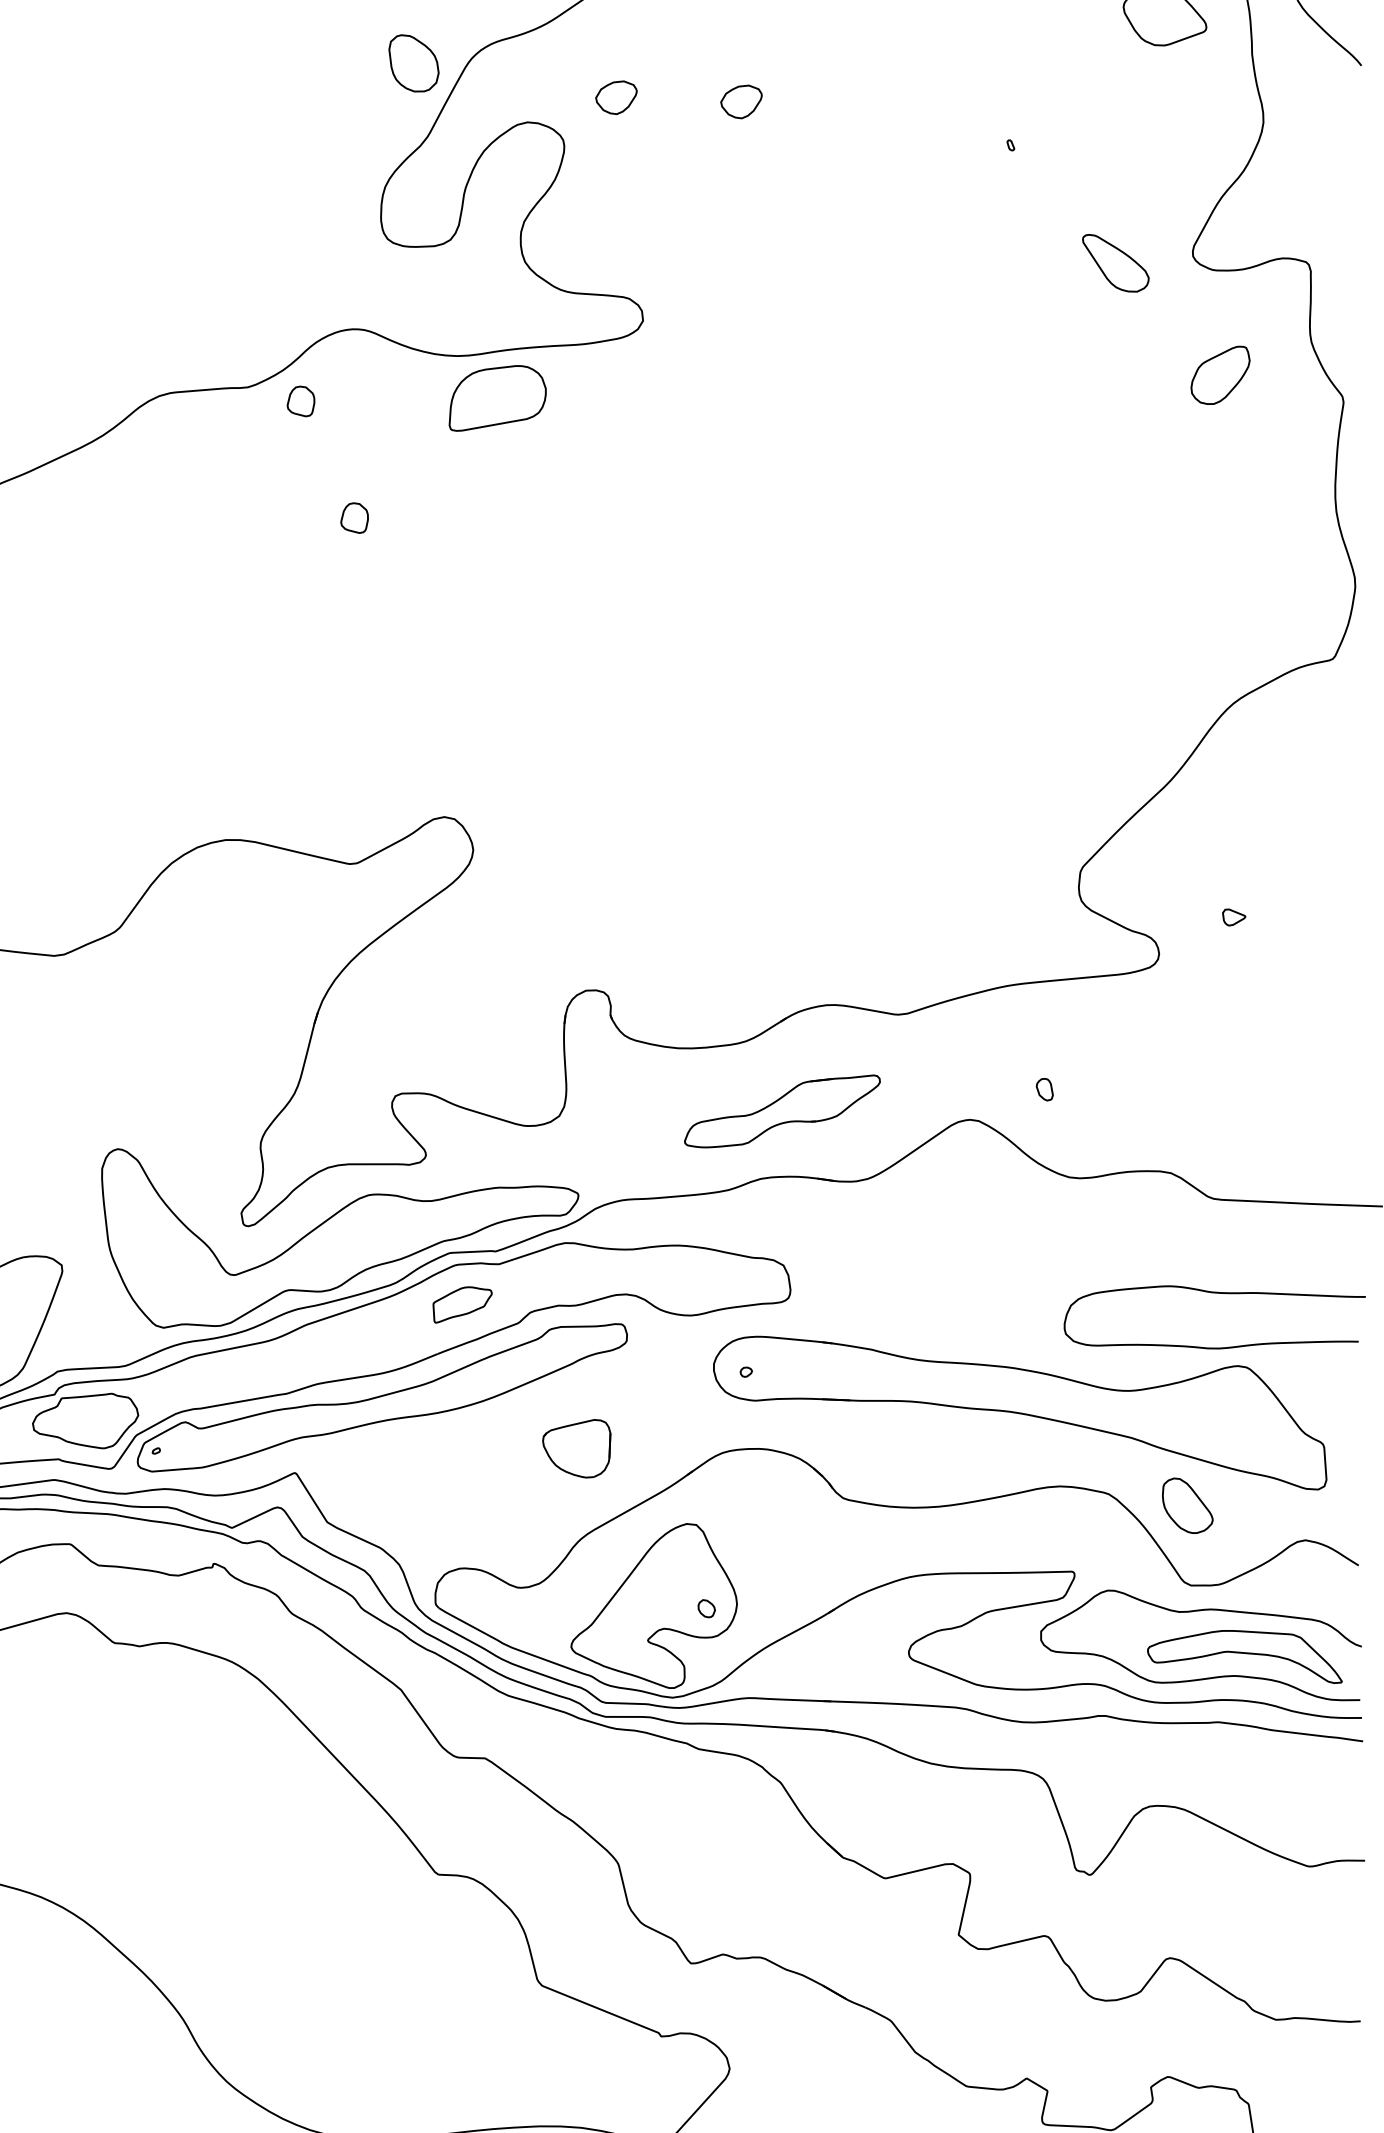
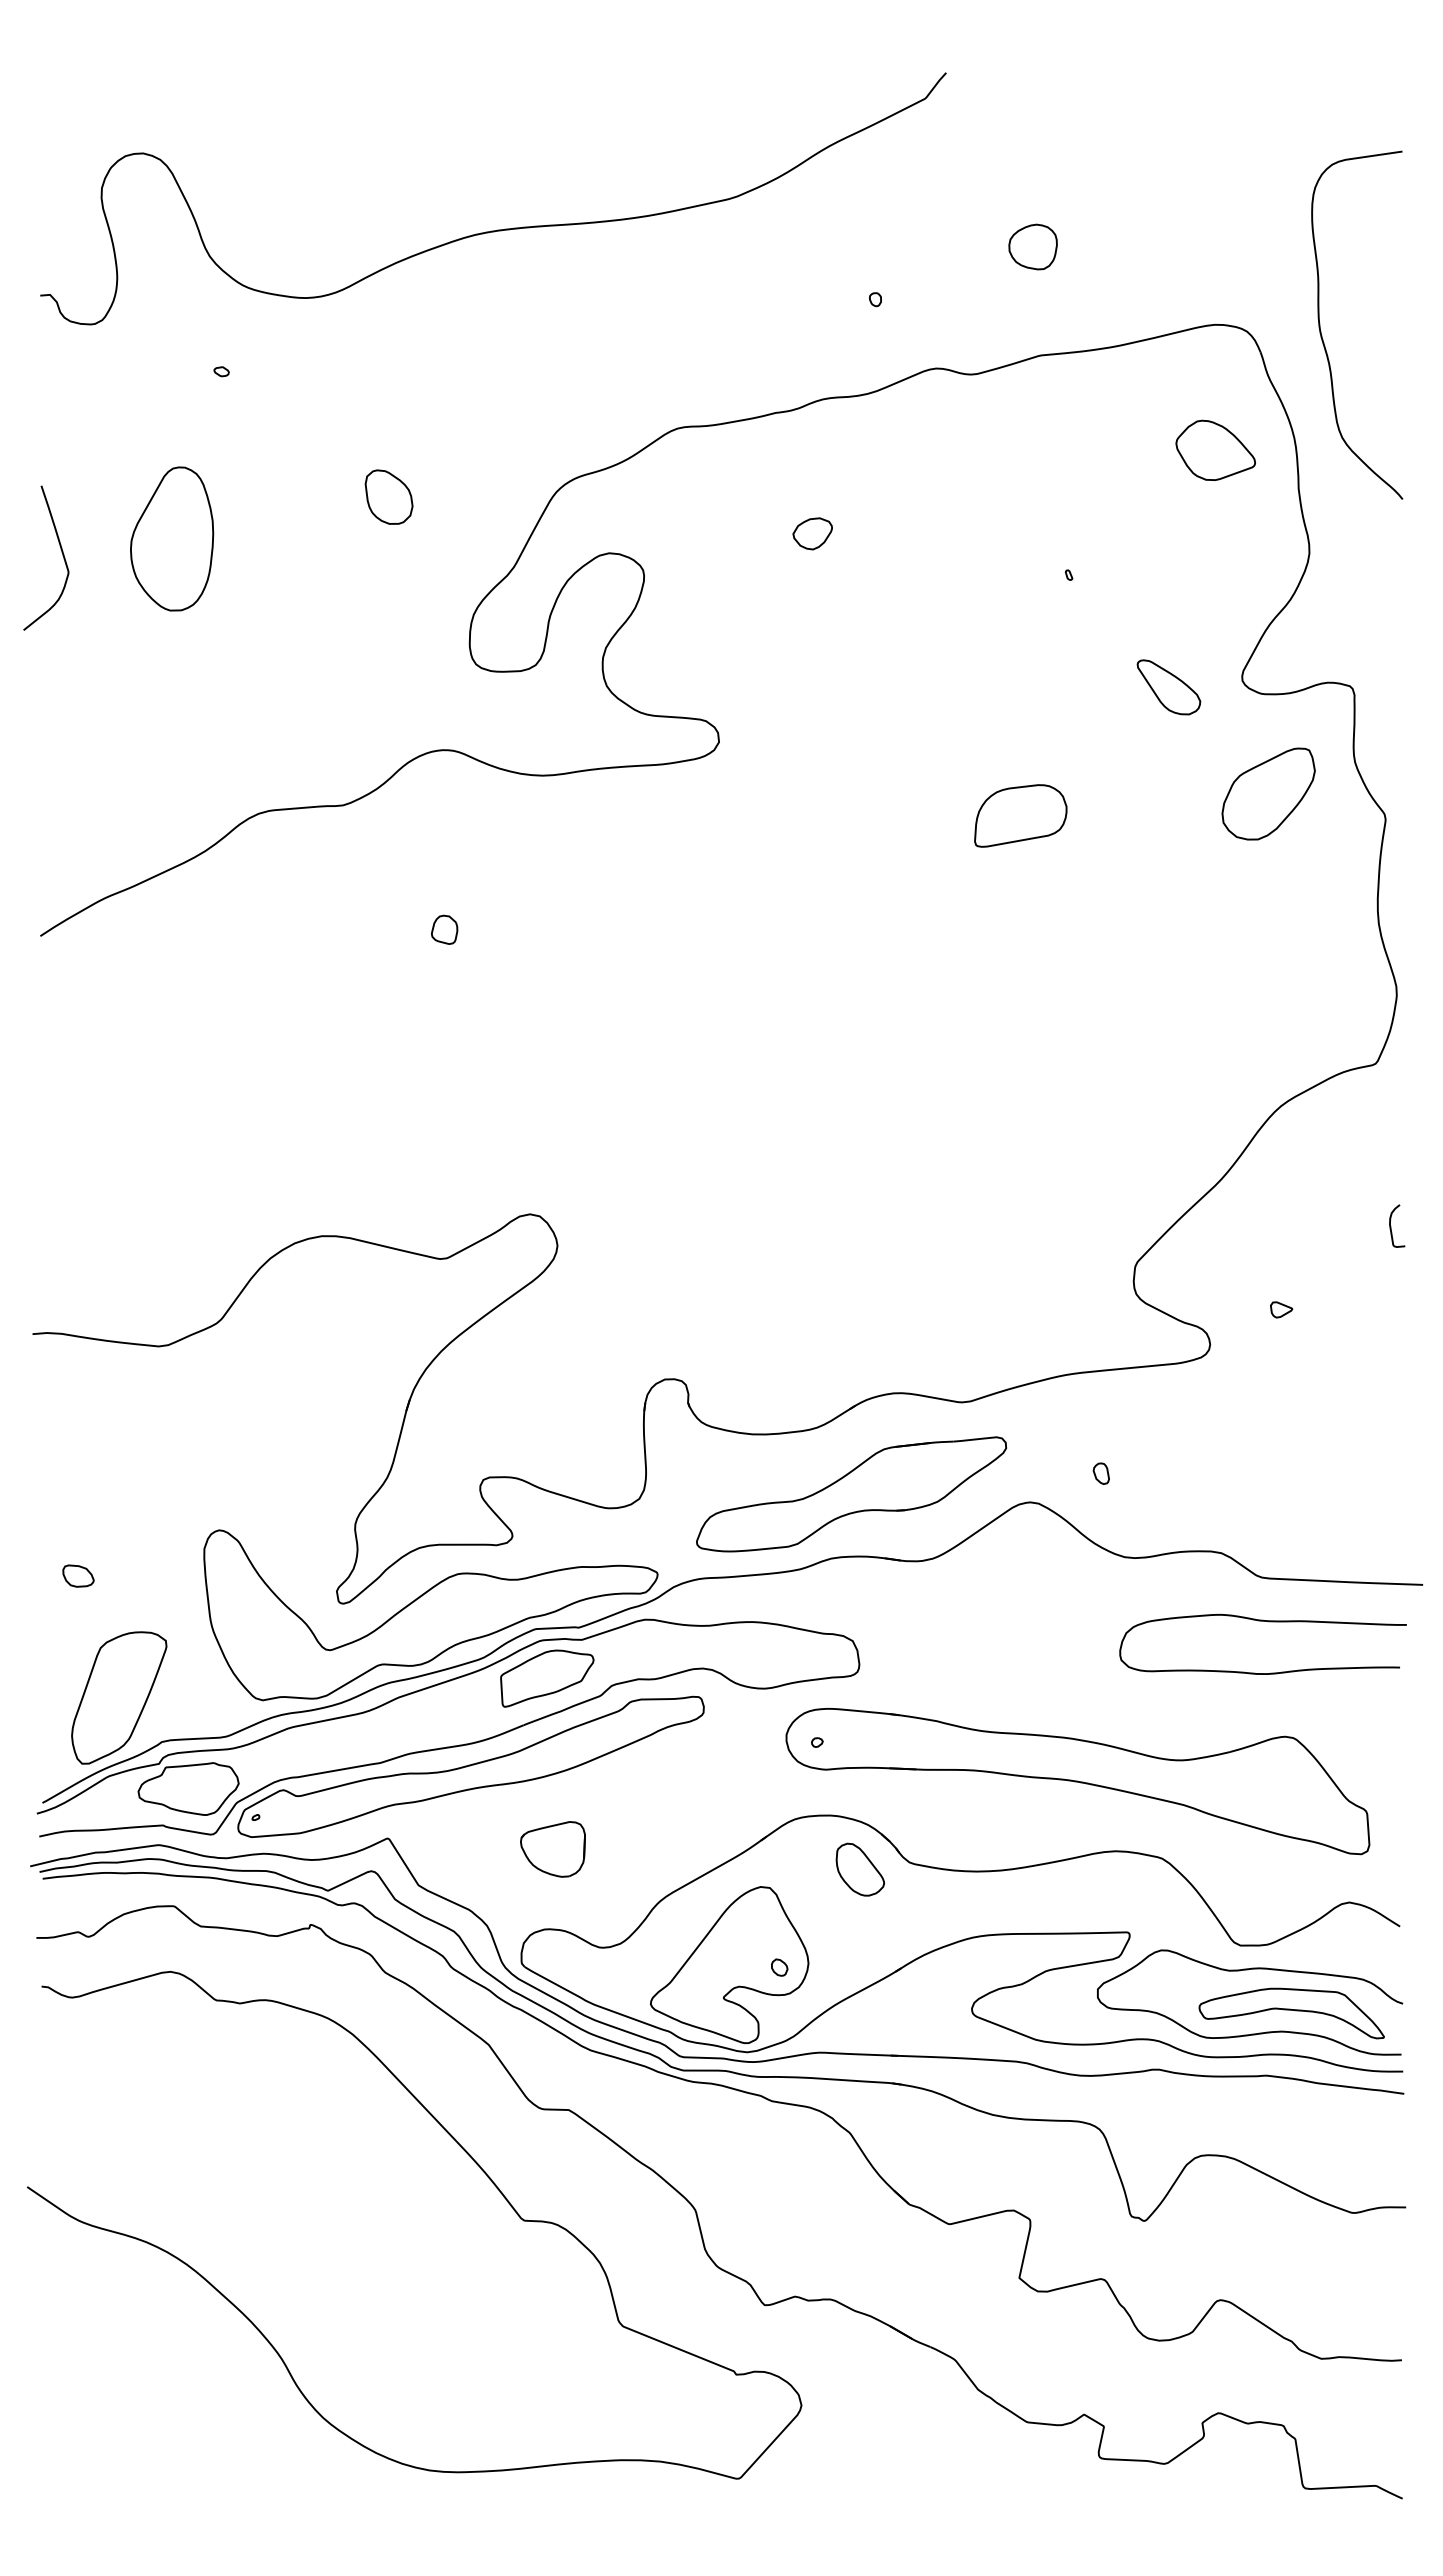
part: (413, 62) -> (388, 496), moved
part: (616, 97) -> (693, 529), removed
part: (68, 106) -> (172, 538), added
part: (1220, 374) -> (1268, 793), size x1.67
part: (497, 397) -> (1020, 815), moved
part: (300, 401) -> (393, 818), removed
curve: (1349, 829) -> (1391, 1226), added
part: (782, 1111) -> (851, 1494), size x1.67
curve: (1220, 1294) -> (1268, 1622), moved
part: (462, 1304) -> (547, 1678), size x1.67
part: (576, 1448) -> (552, 1849), moved
part: (1186, 1505) -> (859, 1869), moved

